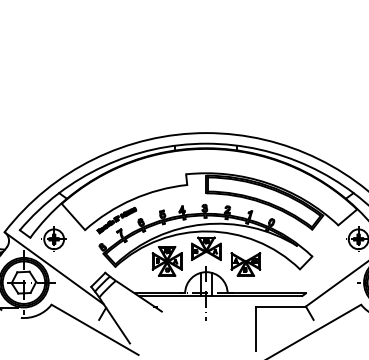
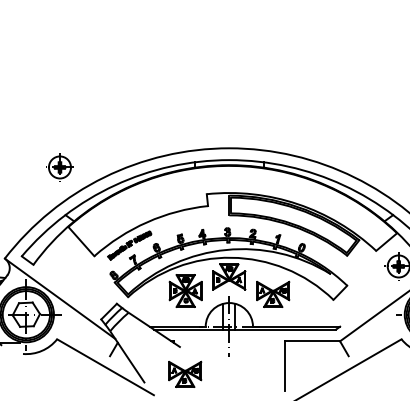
part: (53, 239) -> (59, 167), moved
part: (166, 335) -> (185, 373), added

